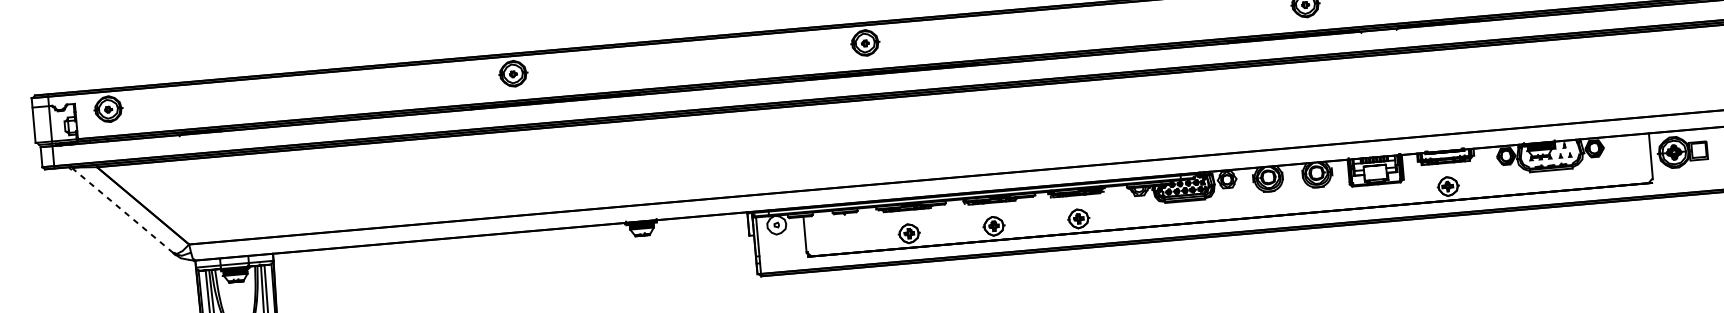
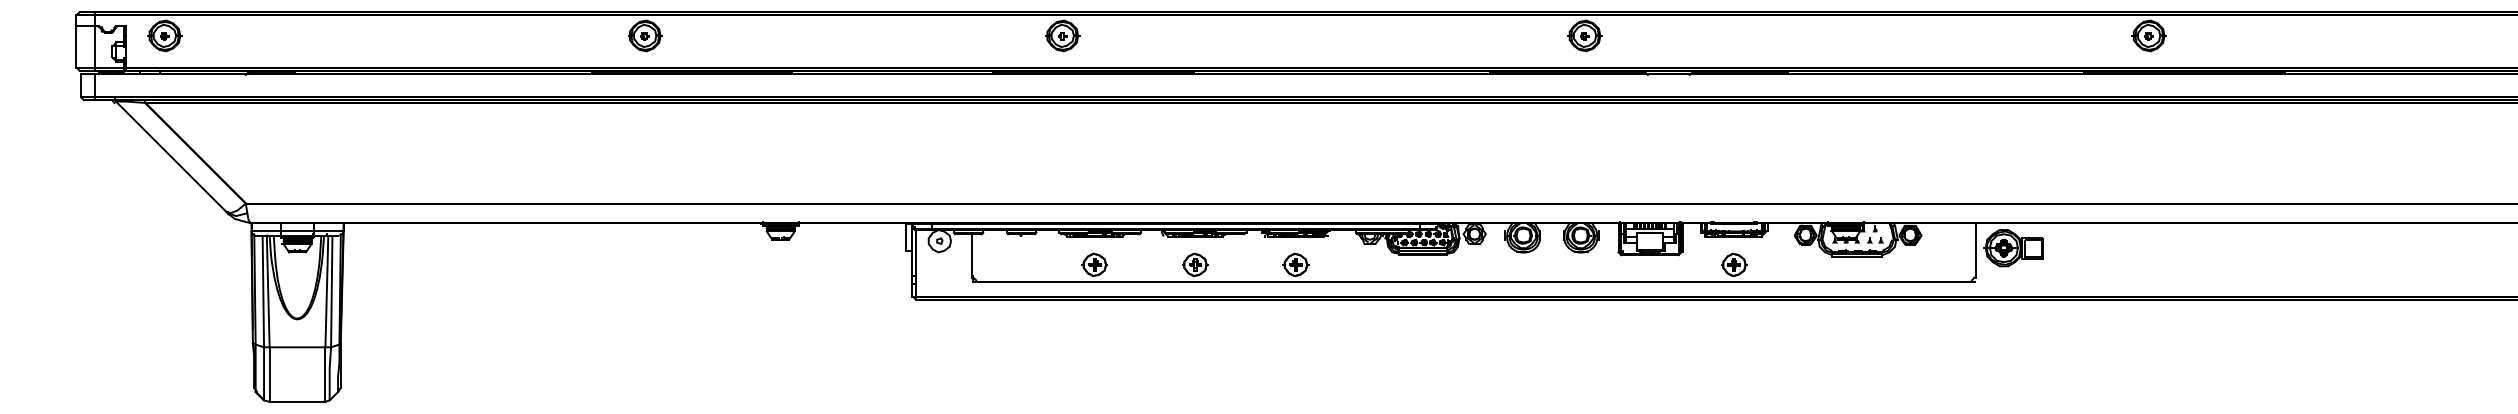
line: (122, 210) -> (170, 156), dashed -> solid

